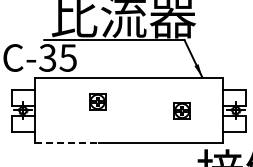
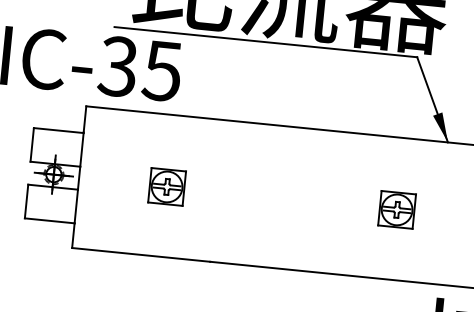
part: (97, 101) -> (166, 185), moved
line: (66, 143) -> (140, 255), dashed -> solid

